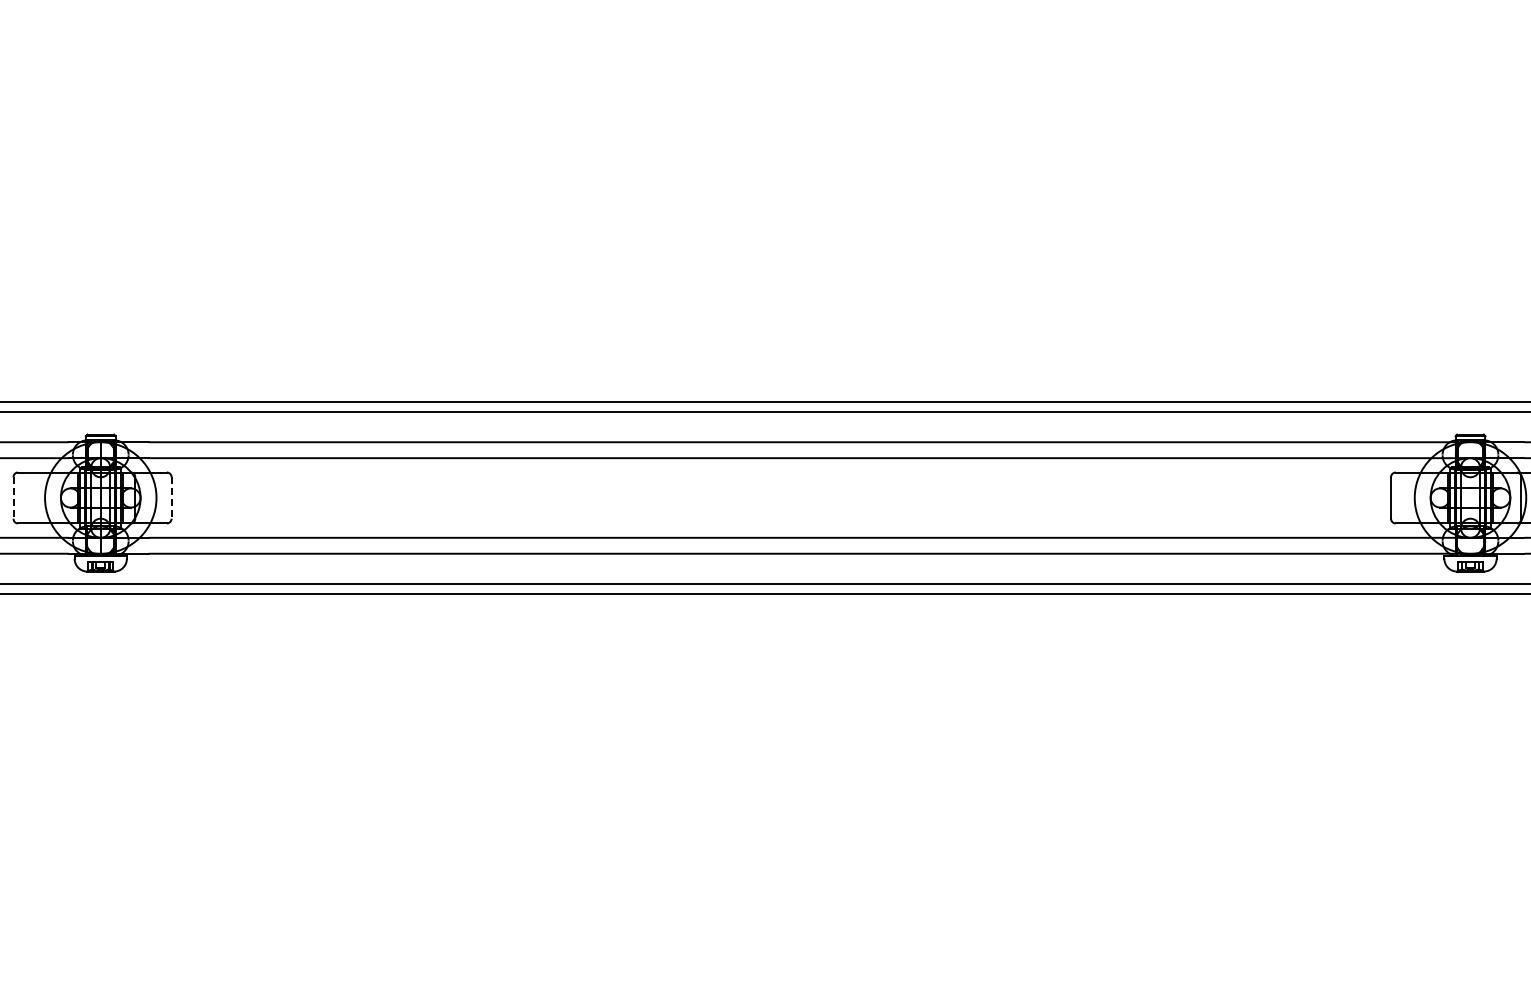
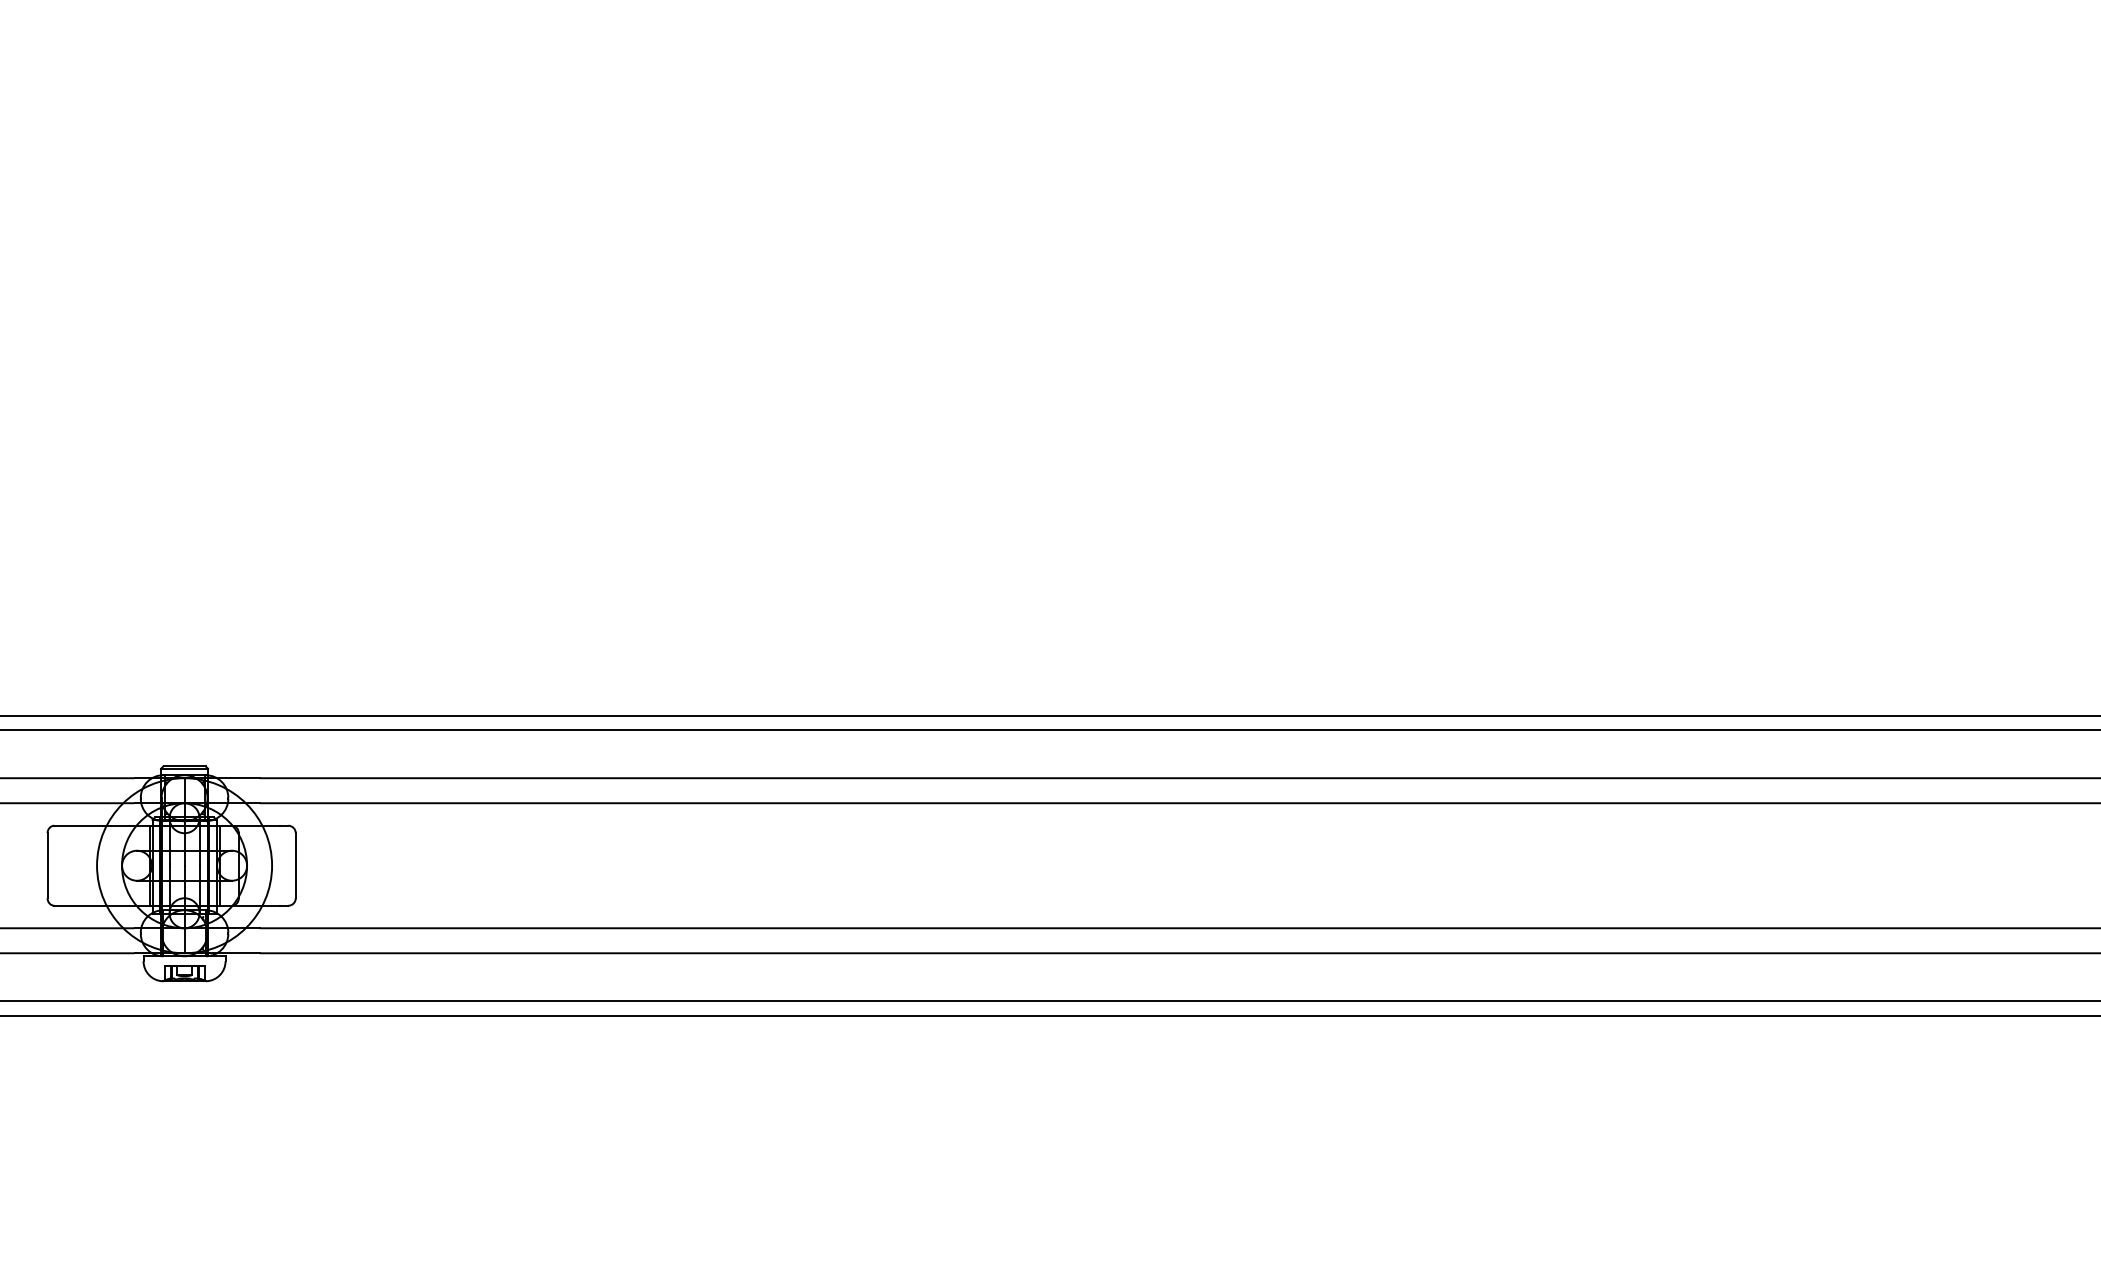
line: (13, 498) -> (47, 866), dashed -> solid
line: (171, 498) -> (295, 866), dashed -> solid

